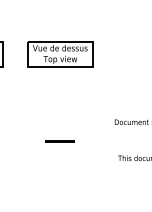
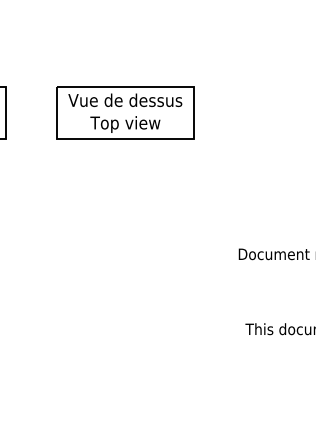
line: (59, 141) -> (123, 294), removed

